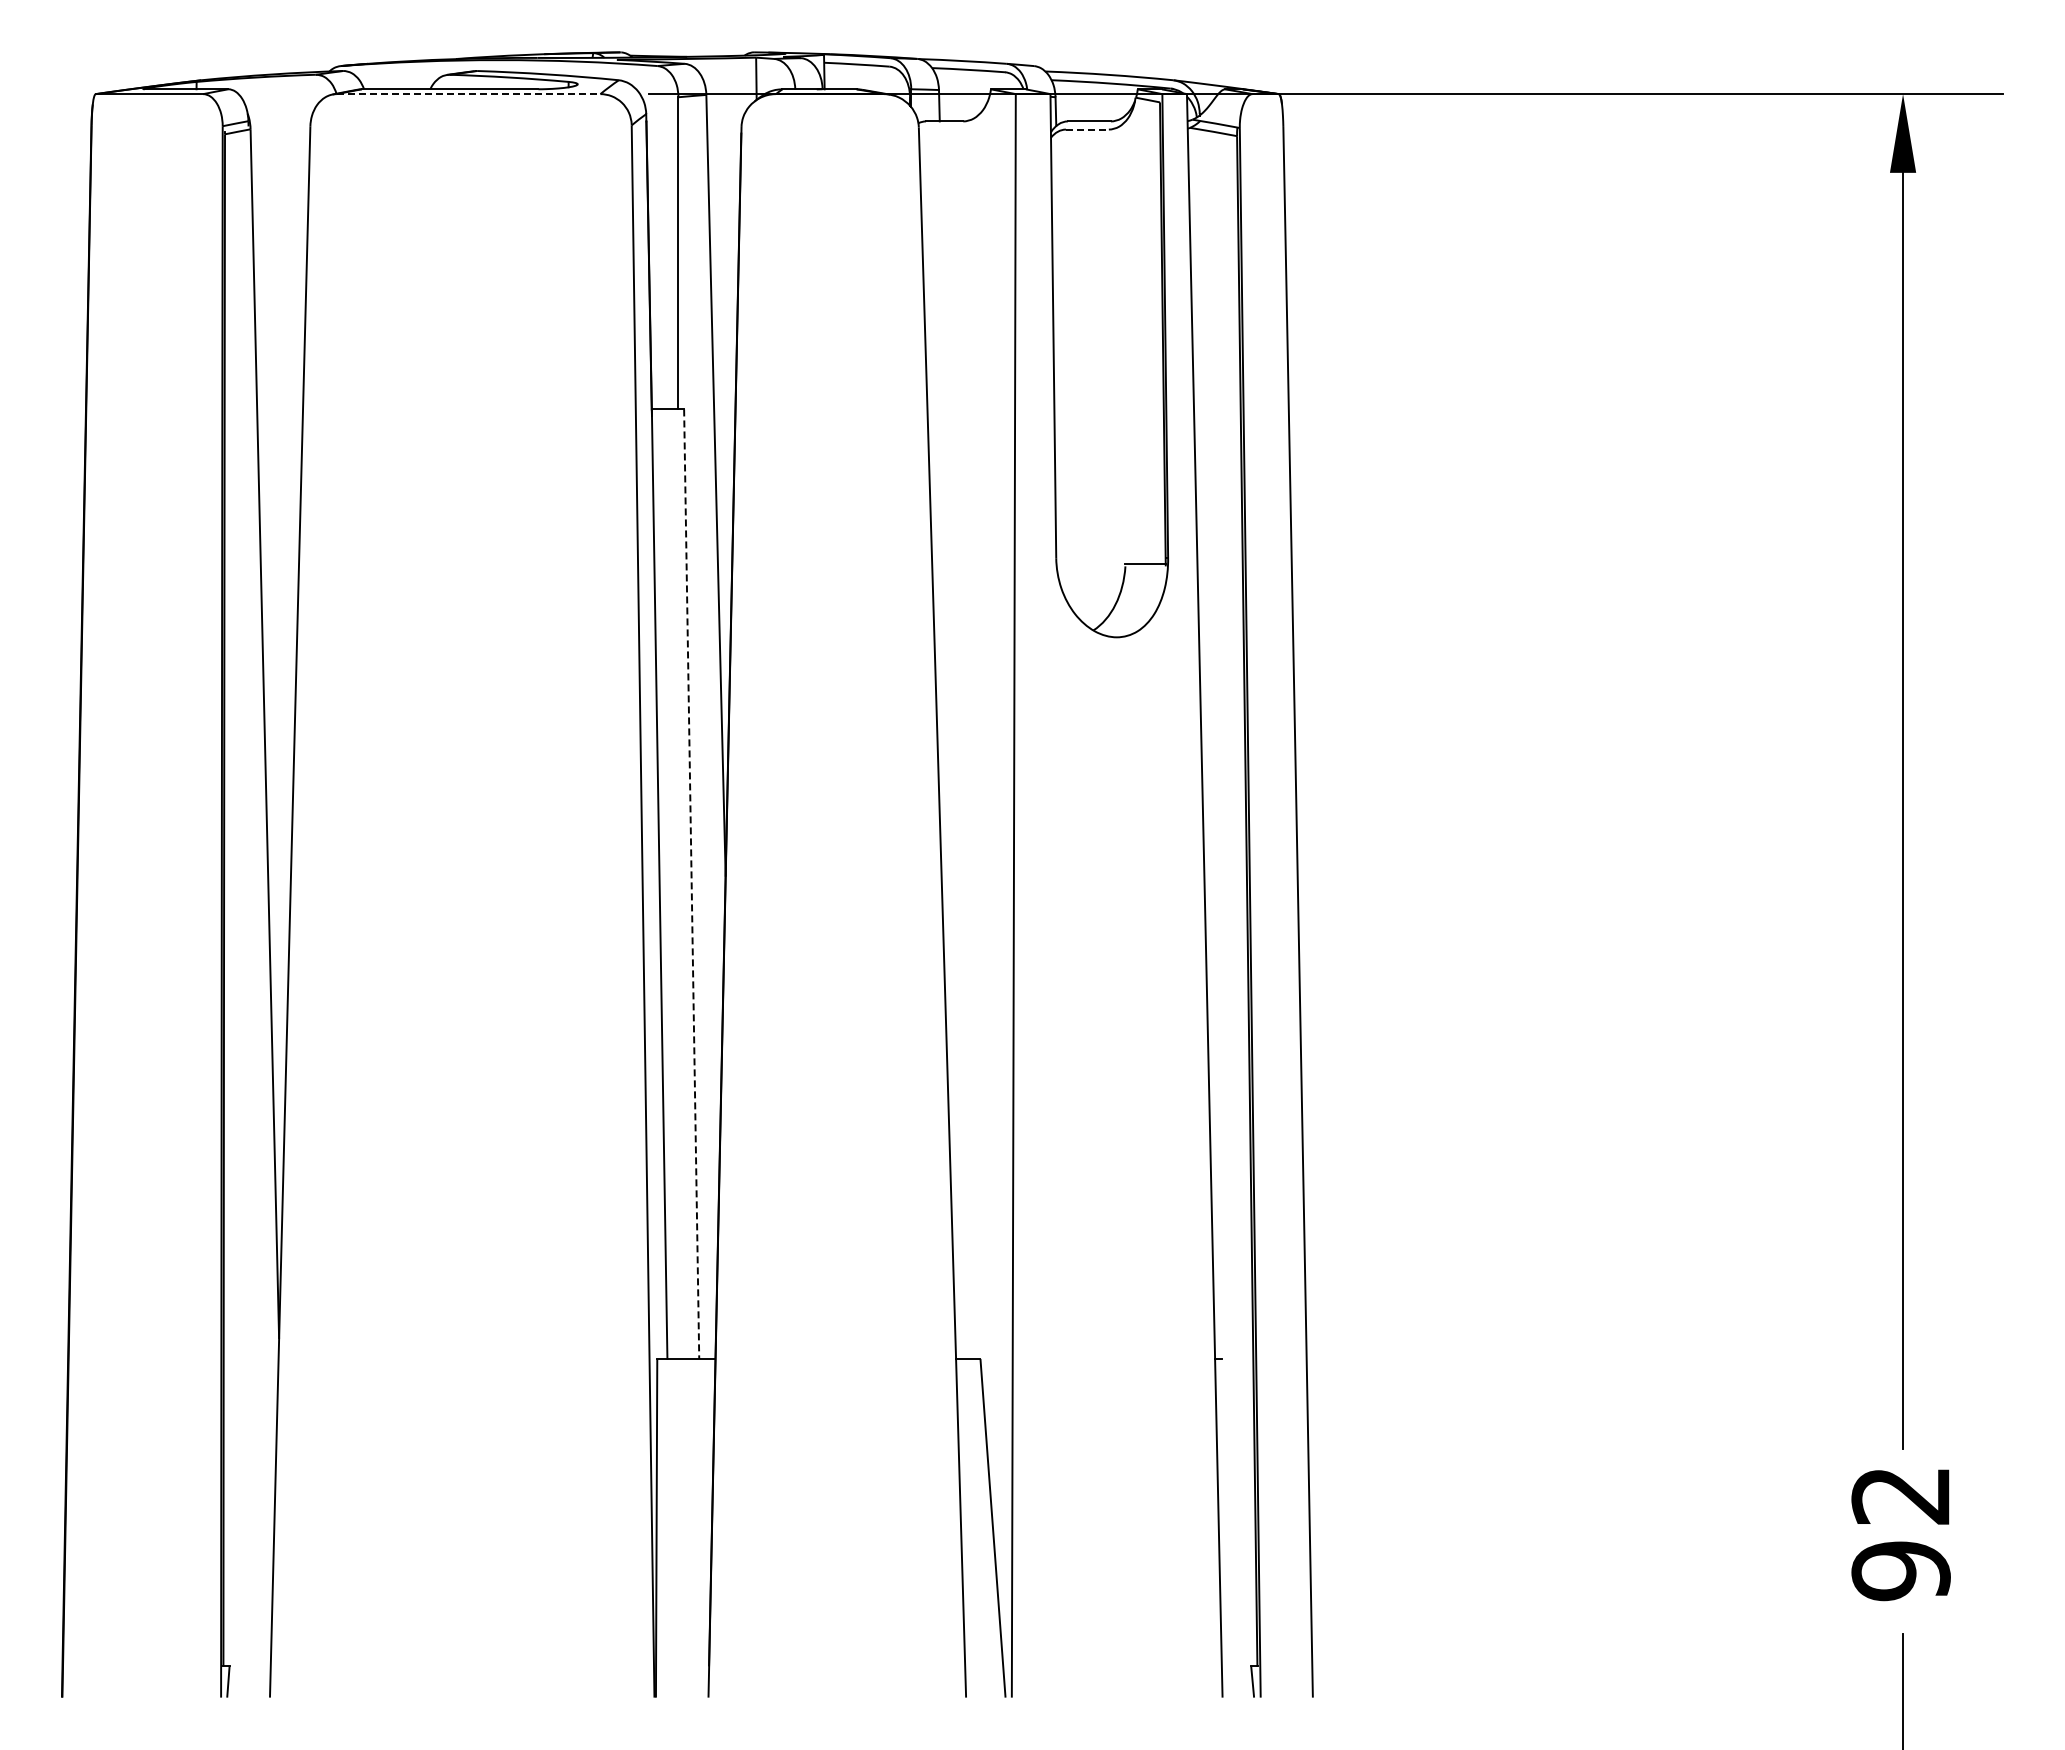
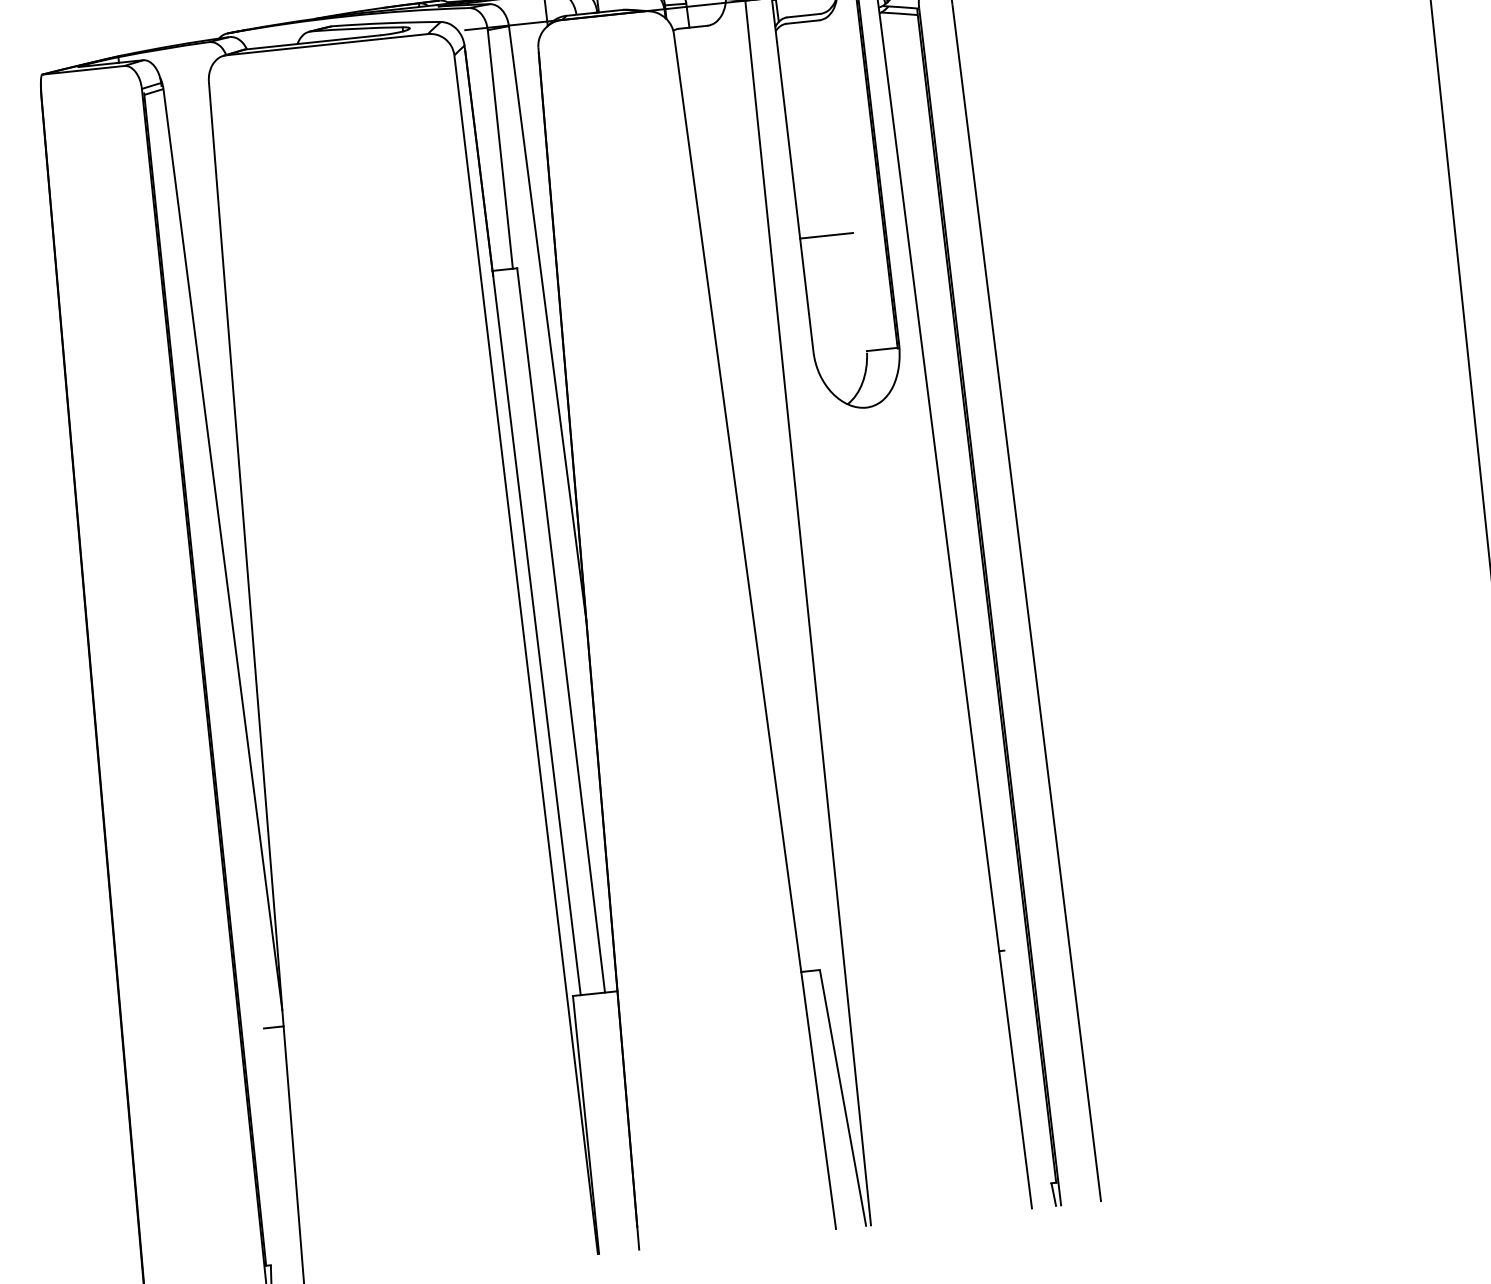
line: (468, 94) -> (327, 44), dashed -> solid
line: (1087, 129) -> (802, 21), dashed -> solid
line: (1088, 409) -> (826, 235), added
line: (691, 884) -> (561, 630), dashed -> solid
line: (265, 1358) -> (273, 1027), added

